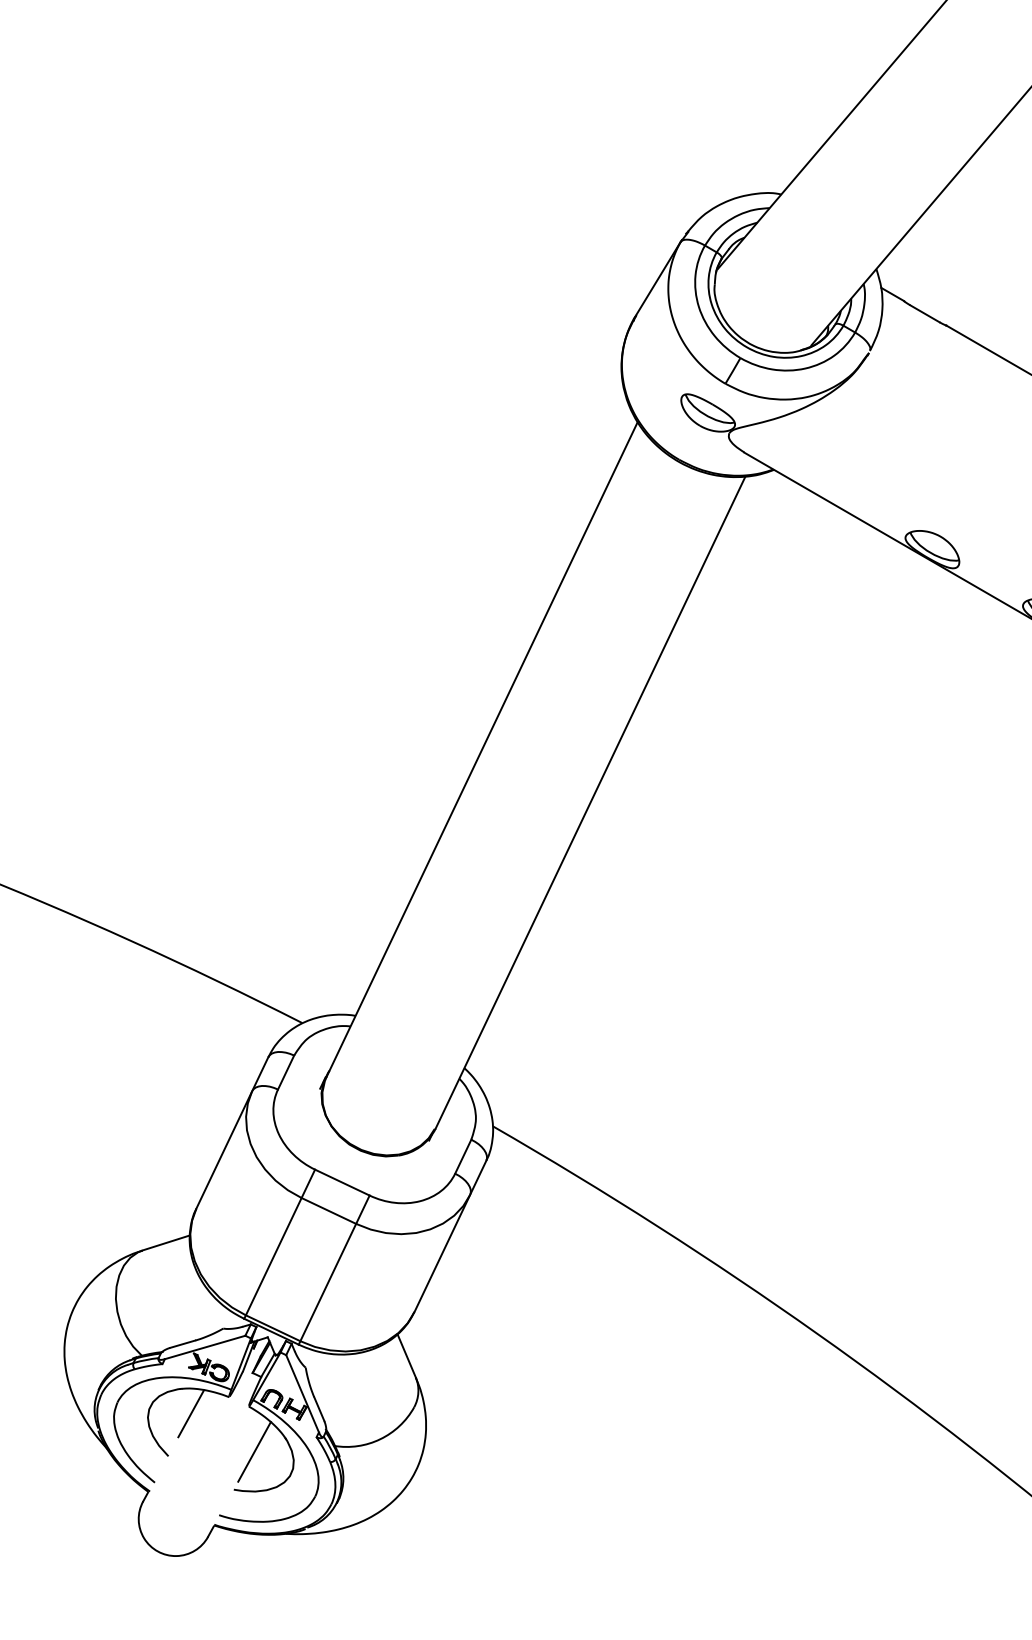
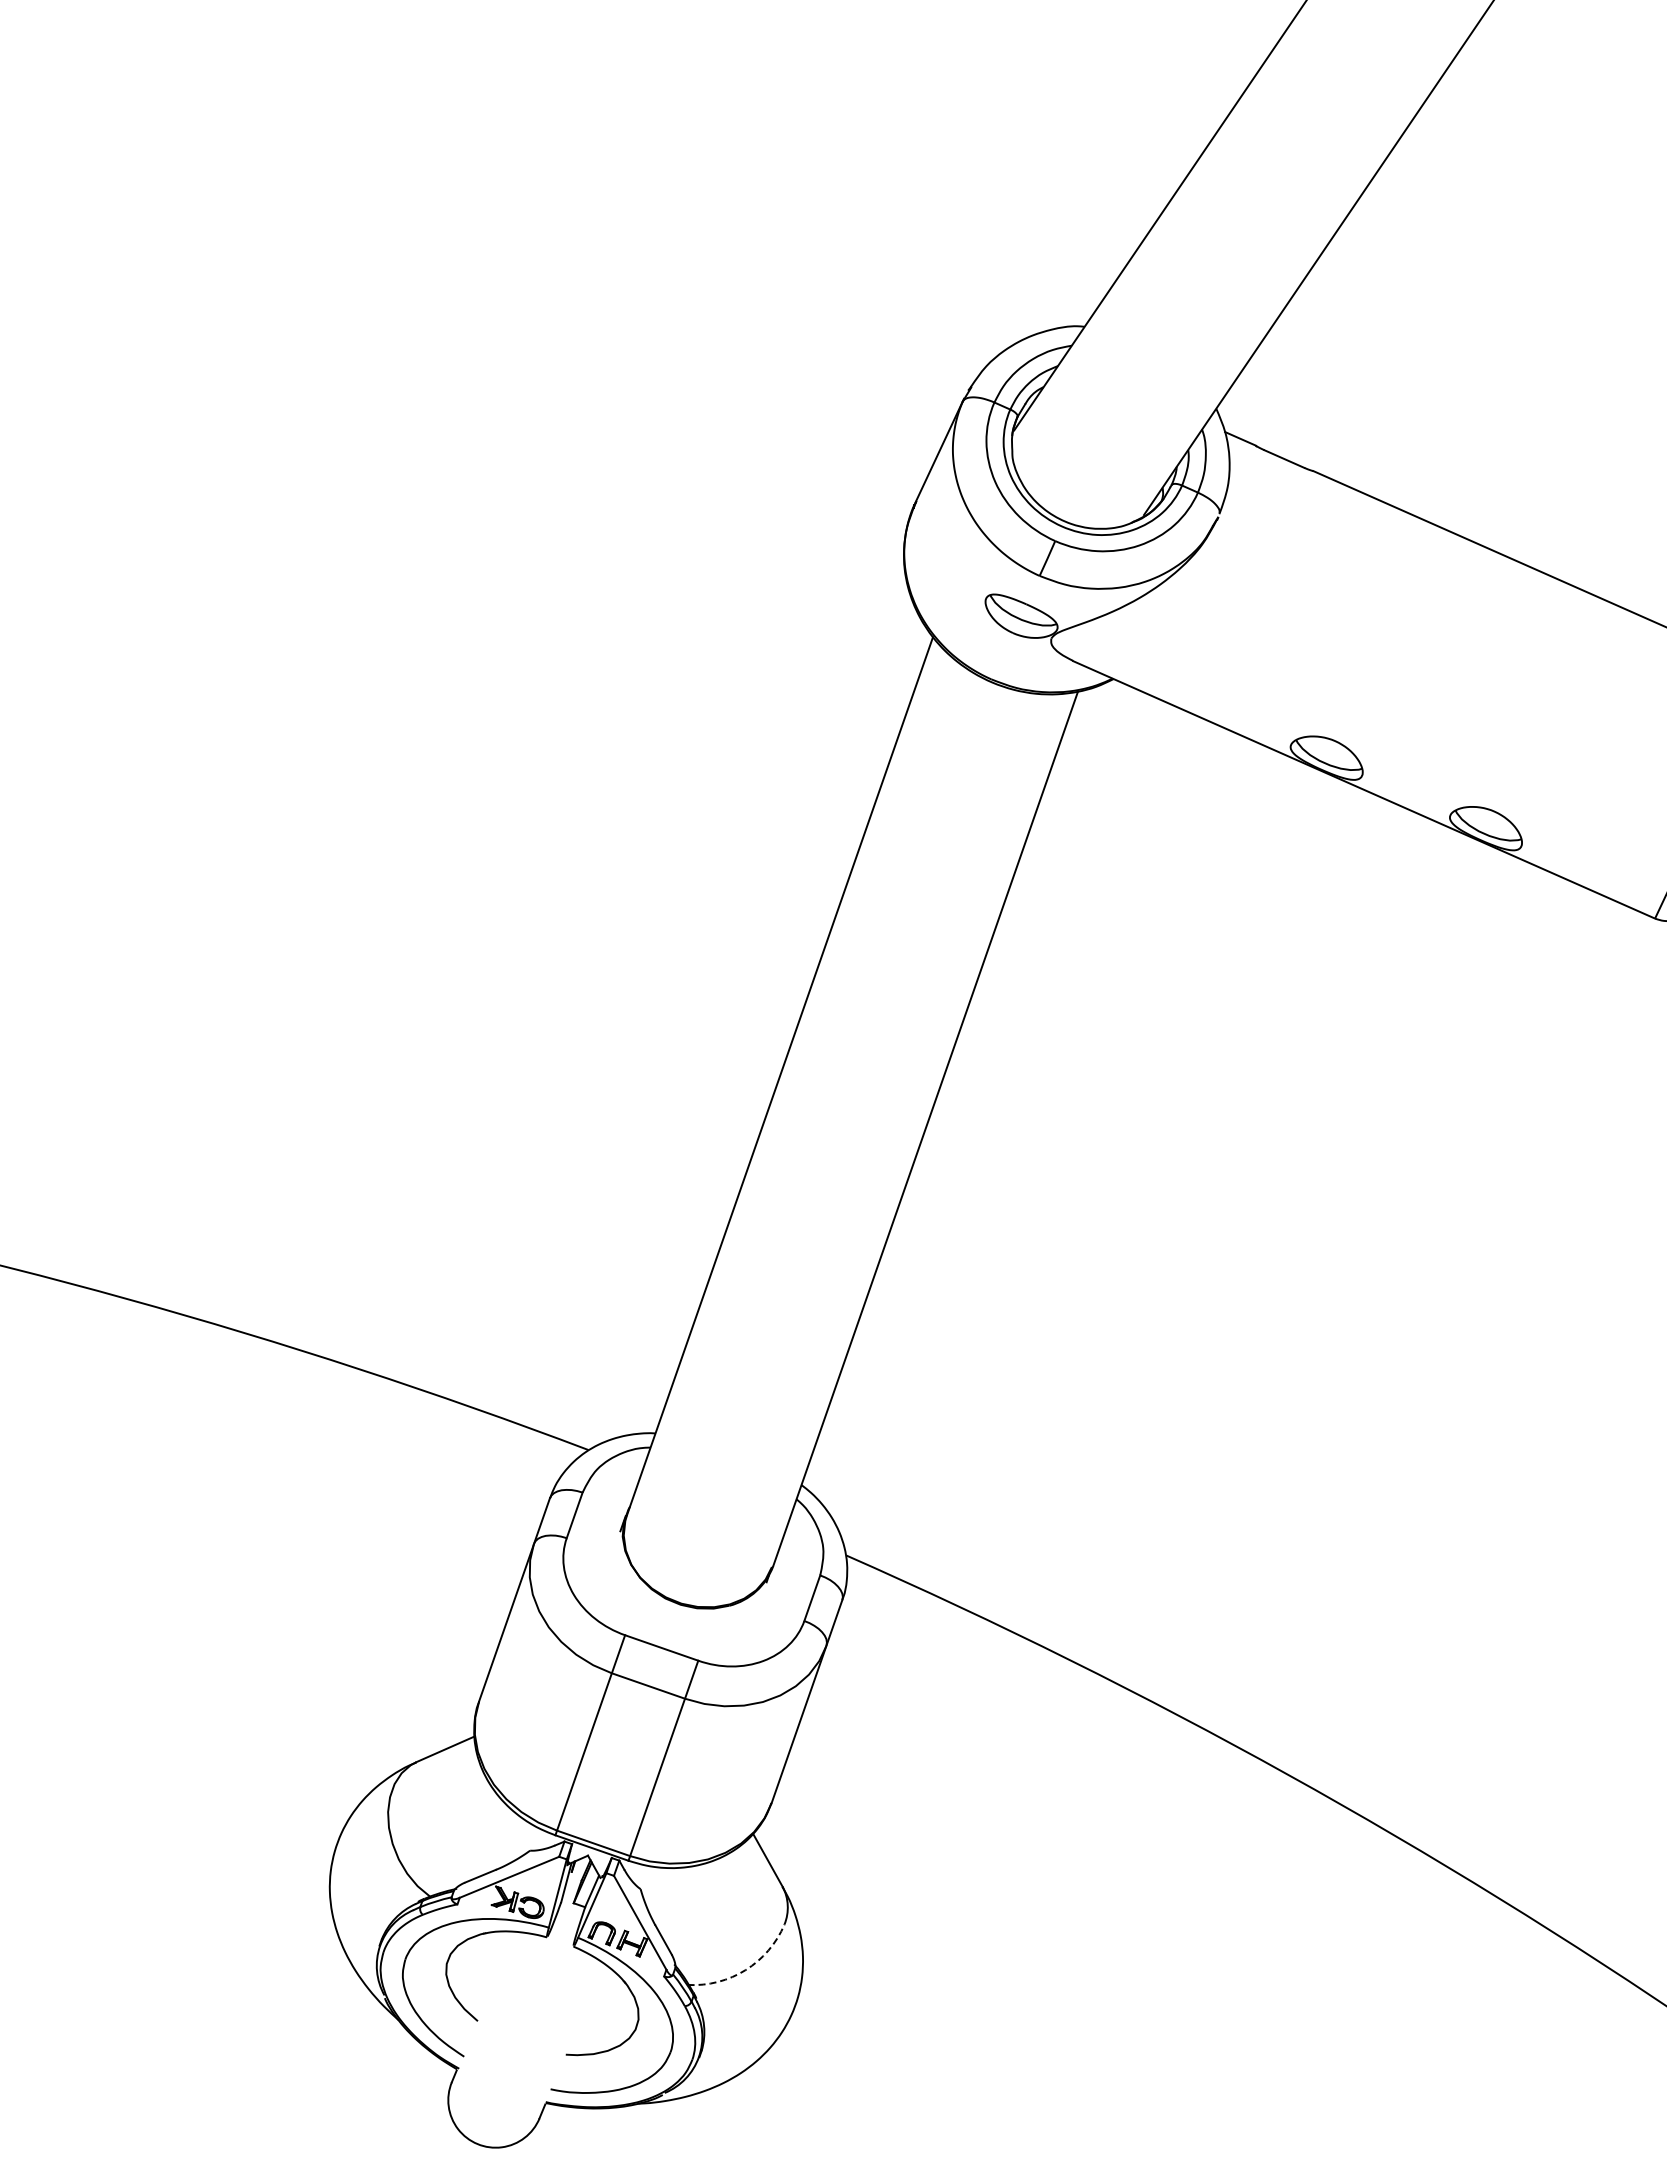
line: (190, 1413) -> (500, 1963), removed
arc: (380, 1439) -> (745, 1970), solid -> dashed
line: (254, 1451) -> (586, 2003), removed

